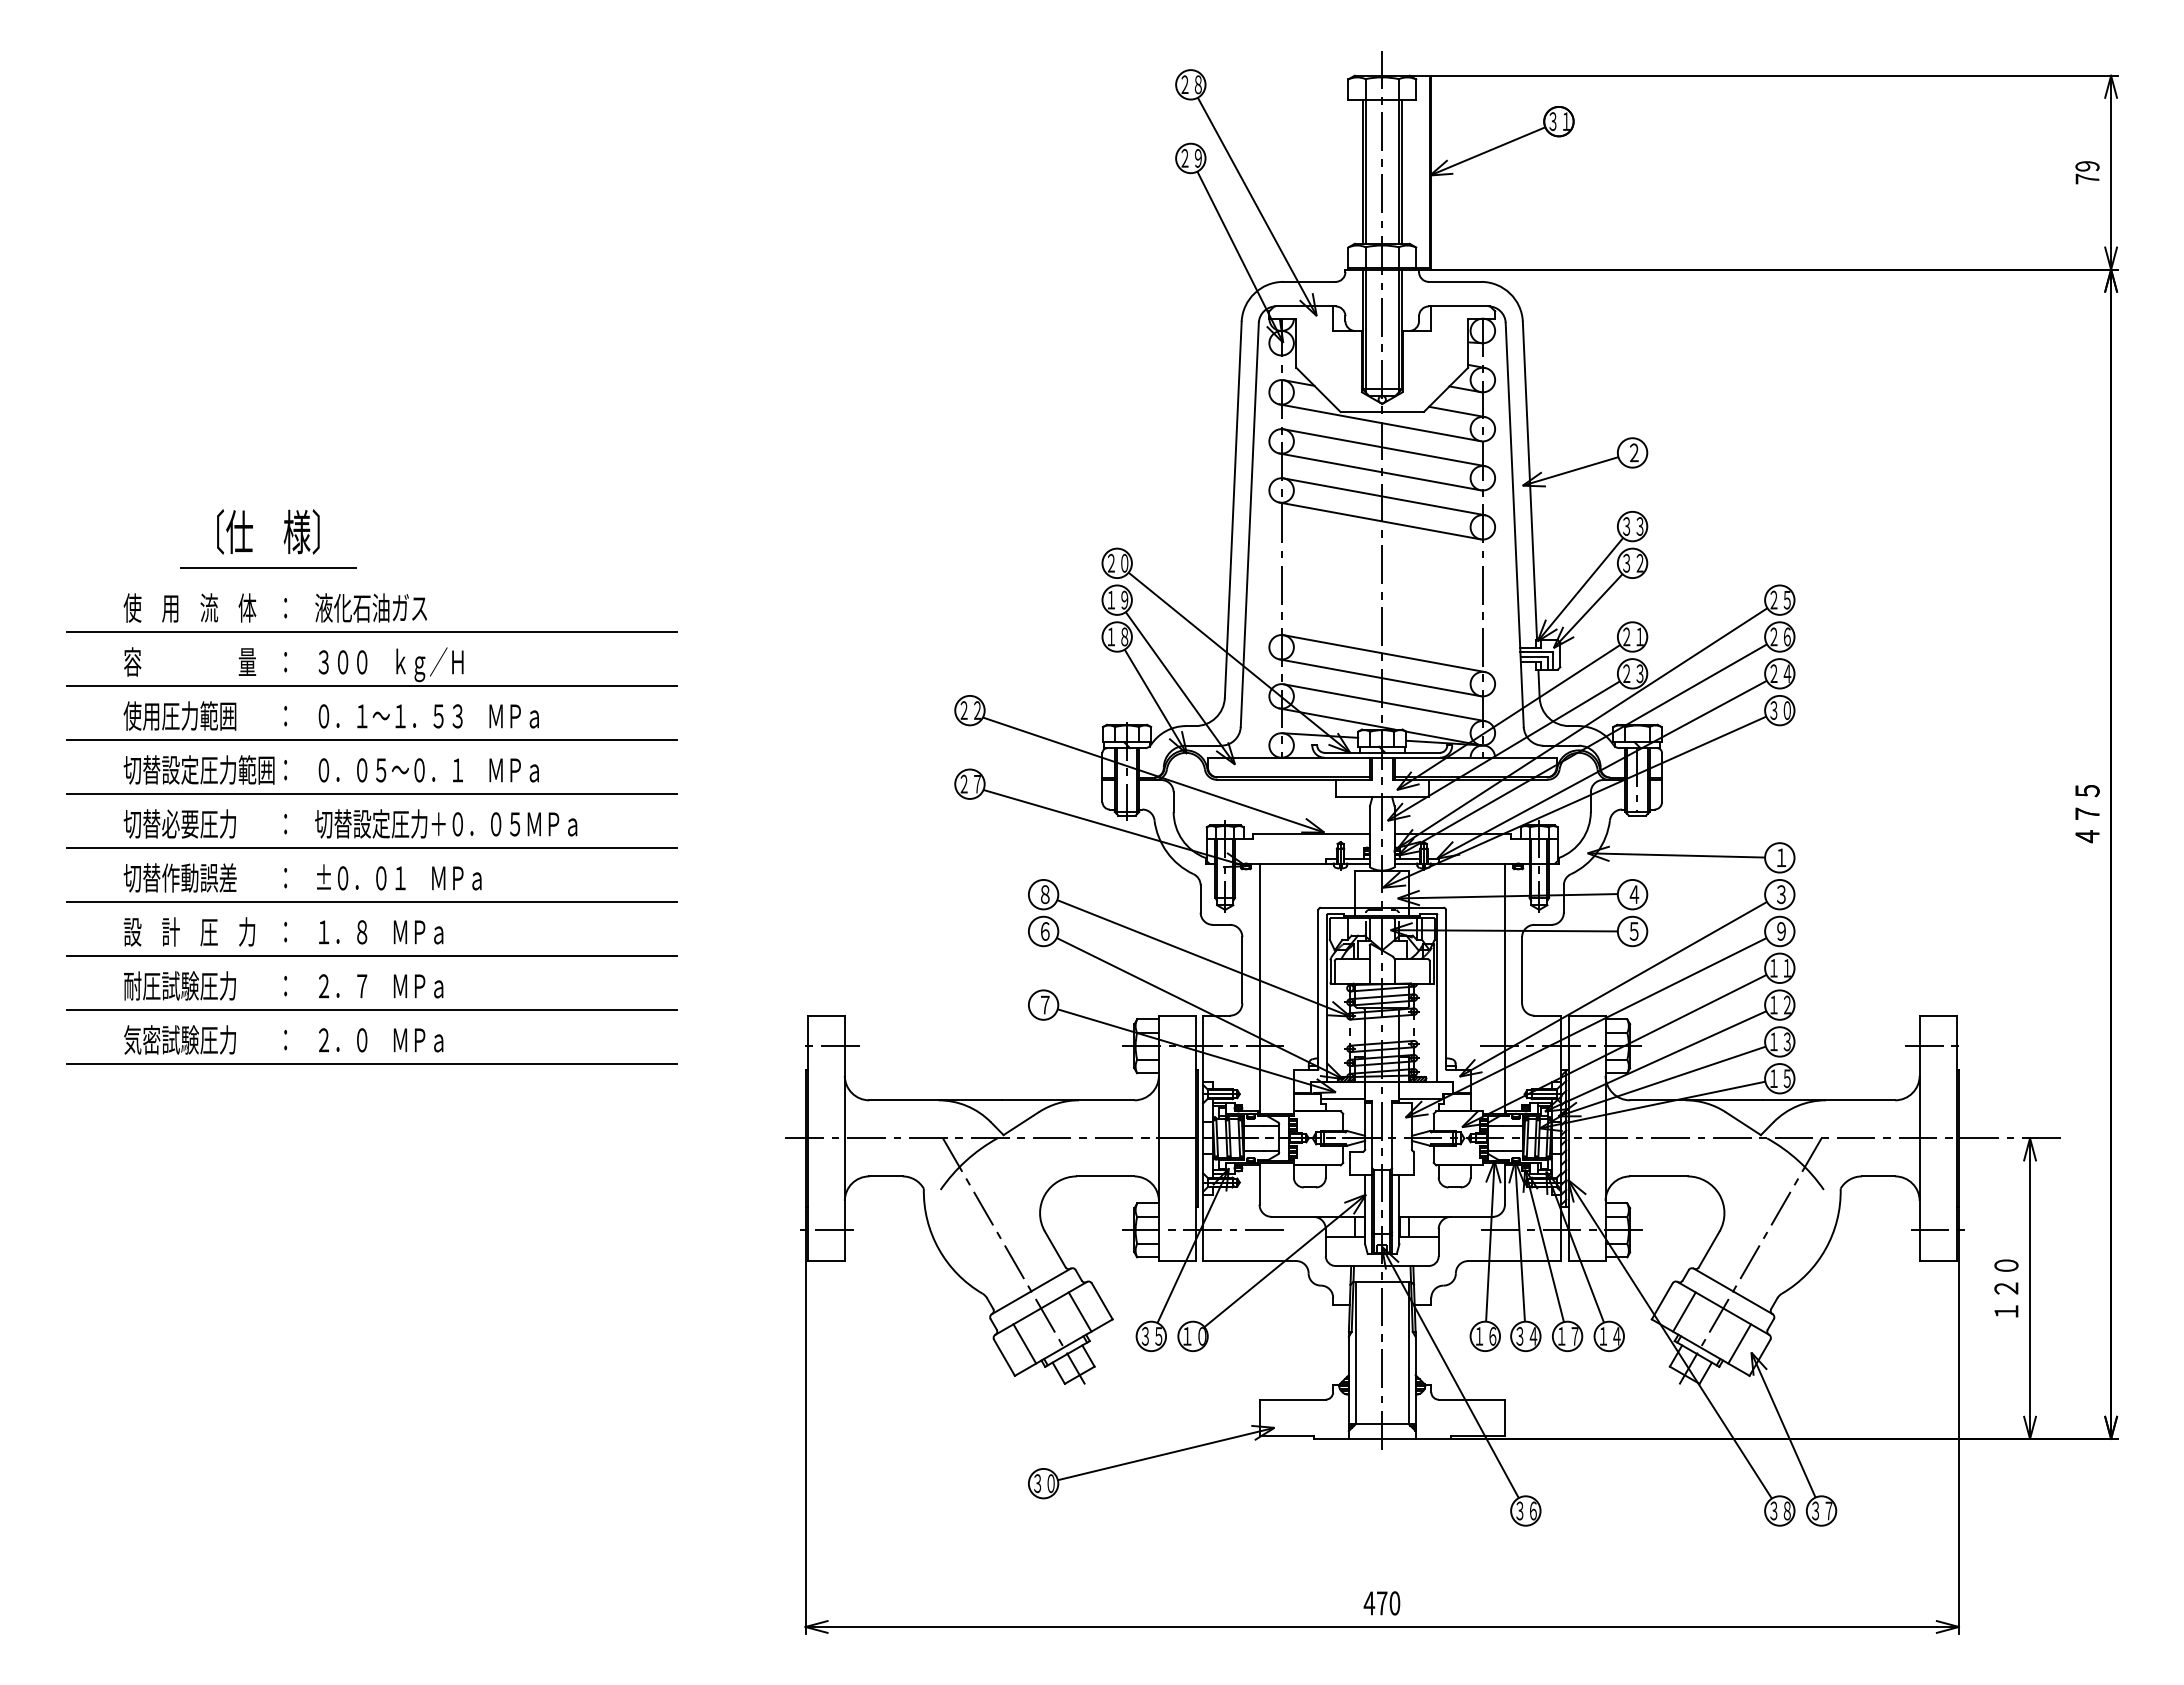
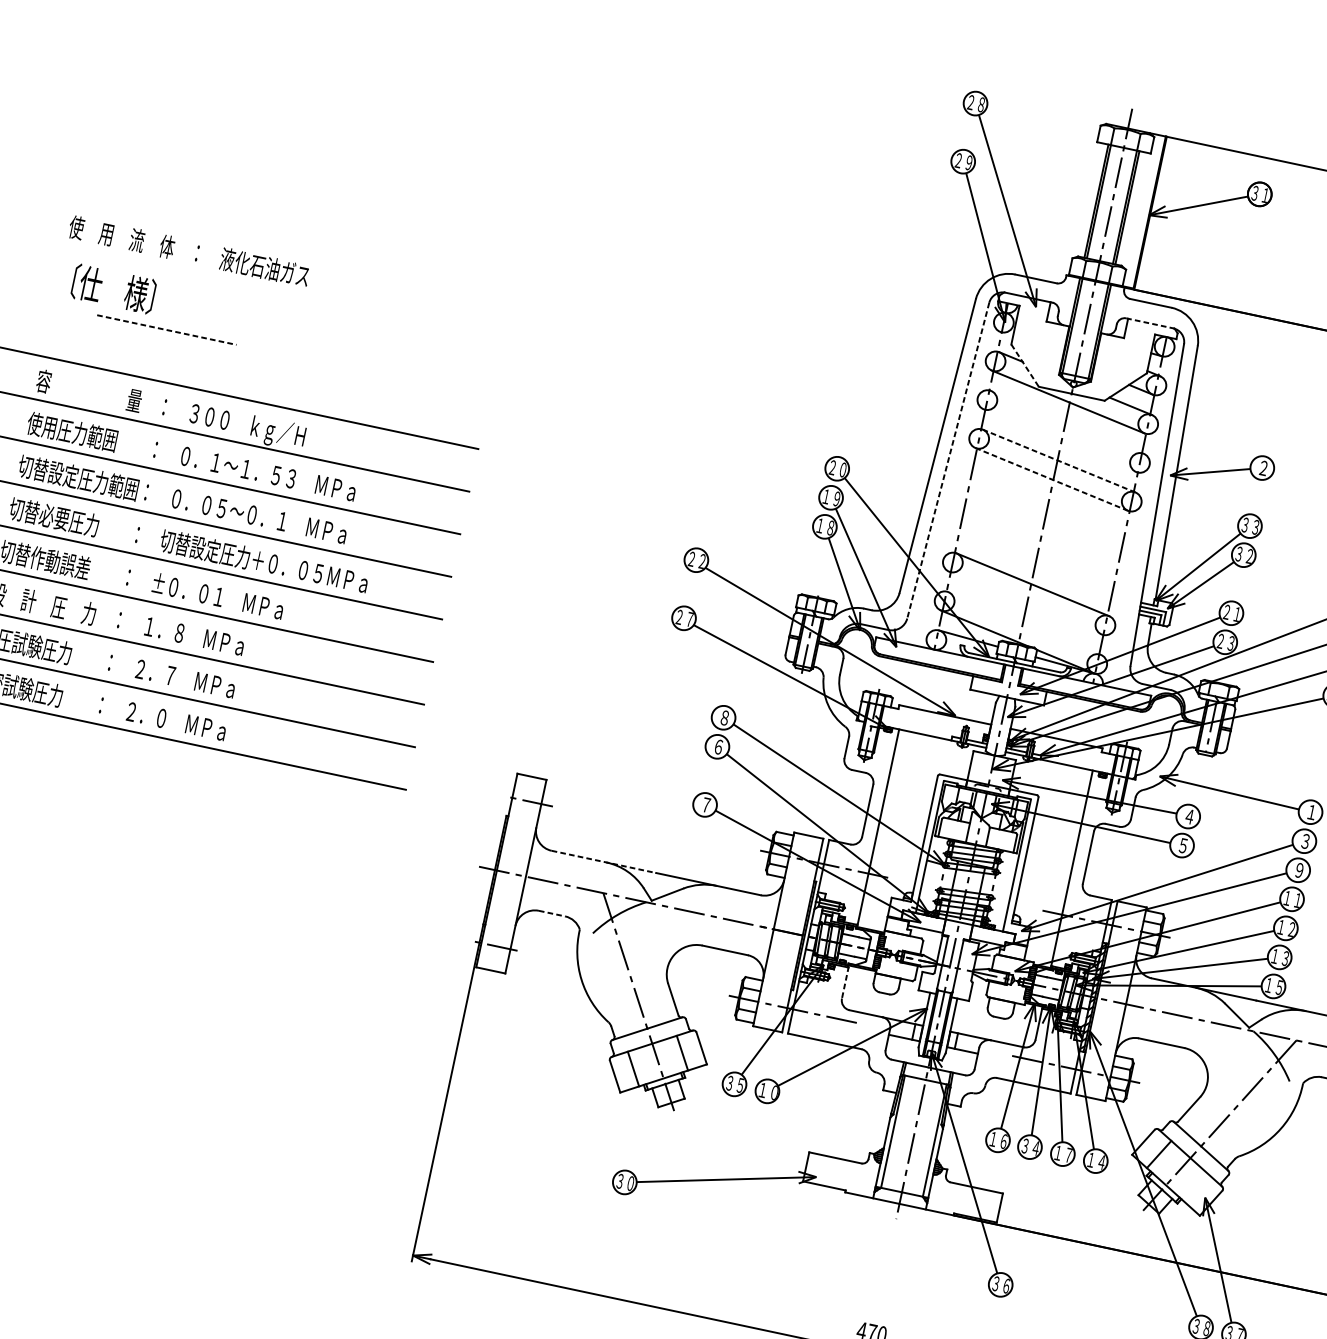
line: (1459, 306) -> (1150, 323), solid -> dashed
line: (1318, 390) -> (1025, 366), solid -> dashed
line: (1384, 447) -> (1067, 422), removed
line: (1379, 471) -> (1059, 440), removed
line: (1383, 496) -> (1058, 460), solid -> dashed
line: (1380, 521) -> (1051, 479), solid -> dashed
line: (1249, 525) -> (947, 461), solid -> dashed
text: (268, 531) -> (113, 288), moved
line: (268, 567) -> (167, 329), solid -> dashed
text: (274, 607) -> (188, 251), moved
line: (1379, 677) -> (1025, 602), removed
line: (1384, 702) -> (1024, 623), removed
line: (936, 1100) -> (604, 862), solid -> dashed
line: (885, 1176) -> (551, 913), solid -> dashed
line: (1259, 1184) -> (845, 982), solid -> dashed
line: (1739, 1343) -> (1197, 1188), removed

